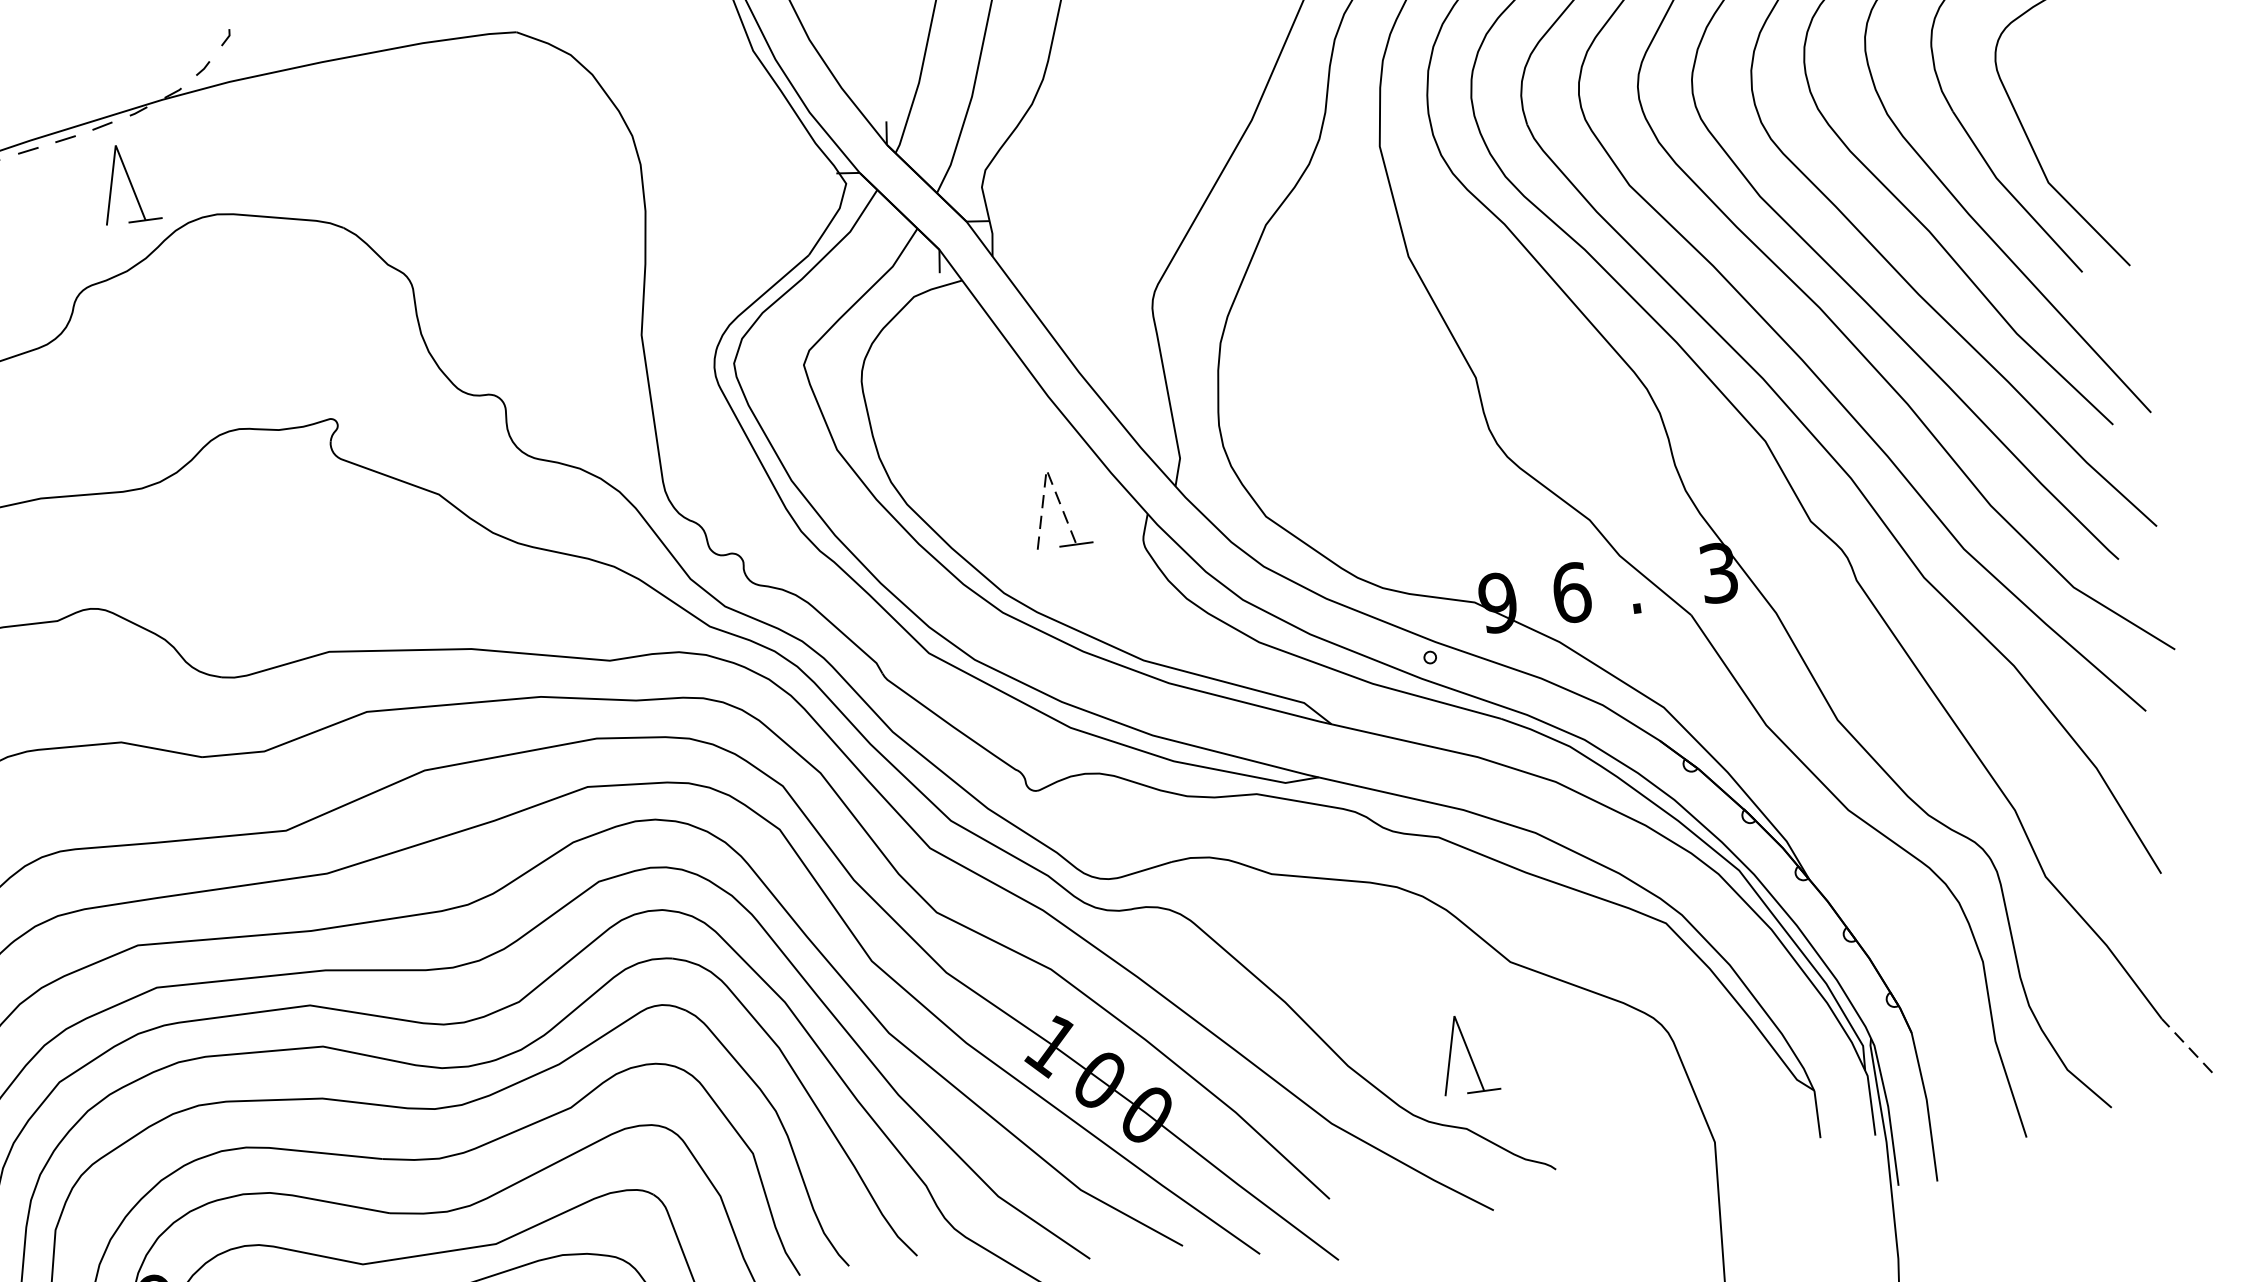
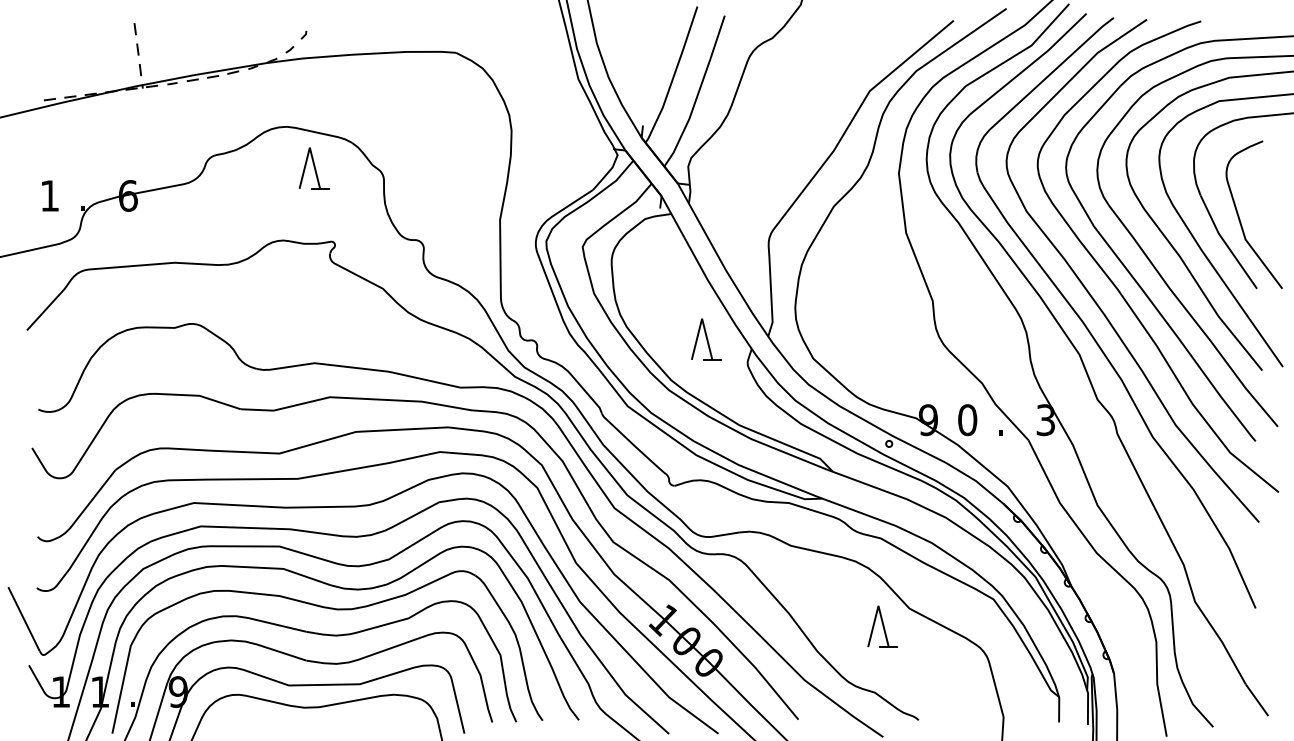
part: (127, 183) -> (313, 168), moved
line: (1047, 469) -> (702, 318), dashed -> solid
text: (1571, 591) -> (967, 419), 6 -> 0
line: (2185, 1044) -> (1256, 699), dashed -> solid
part: (1467, 1053) -> (882, 626), moved

